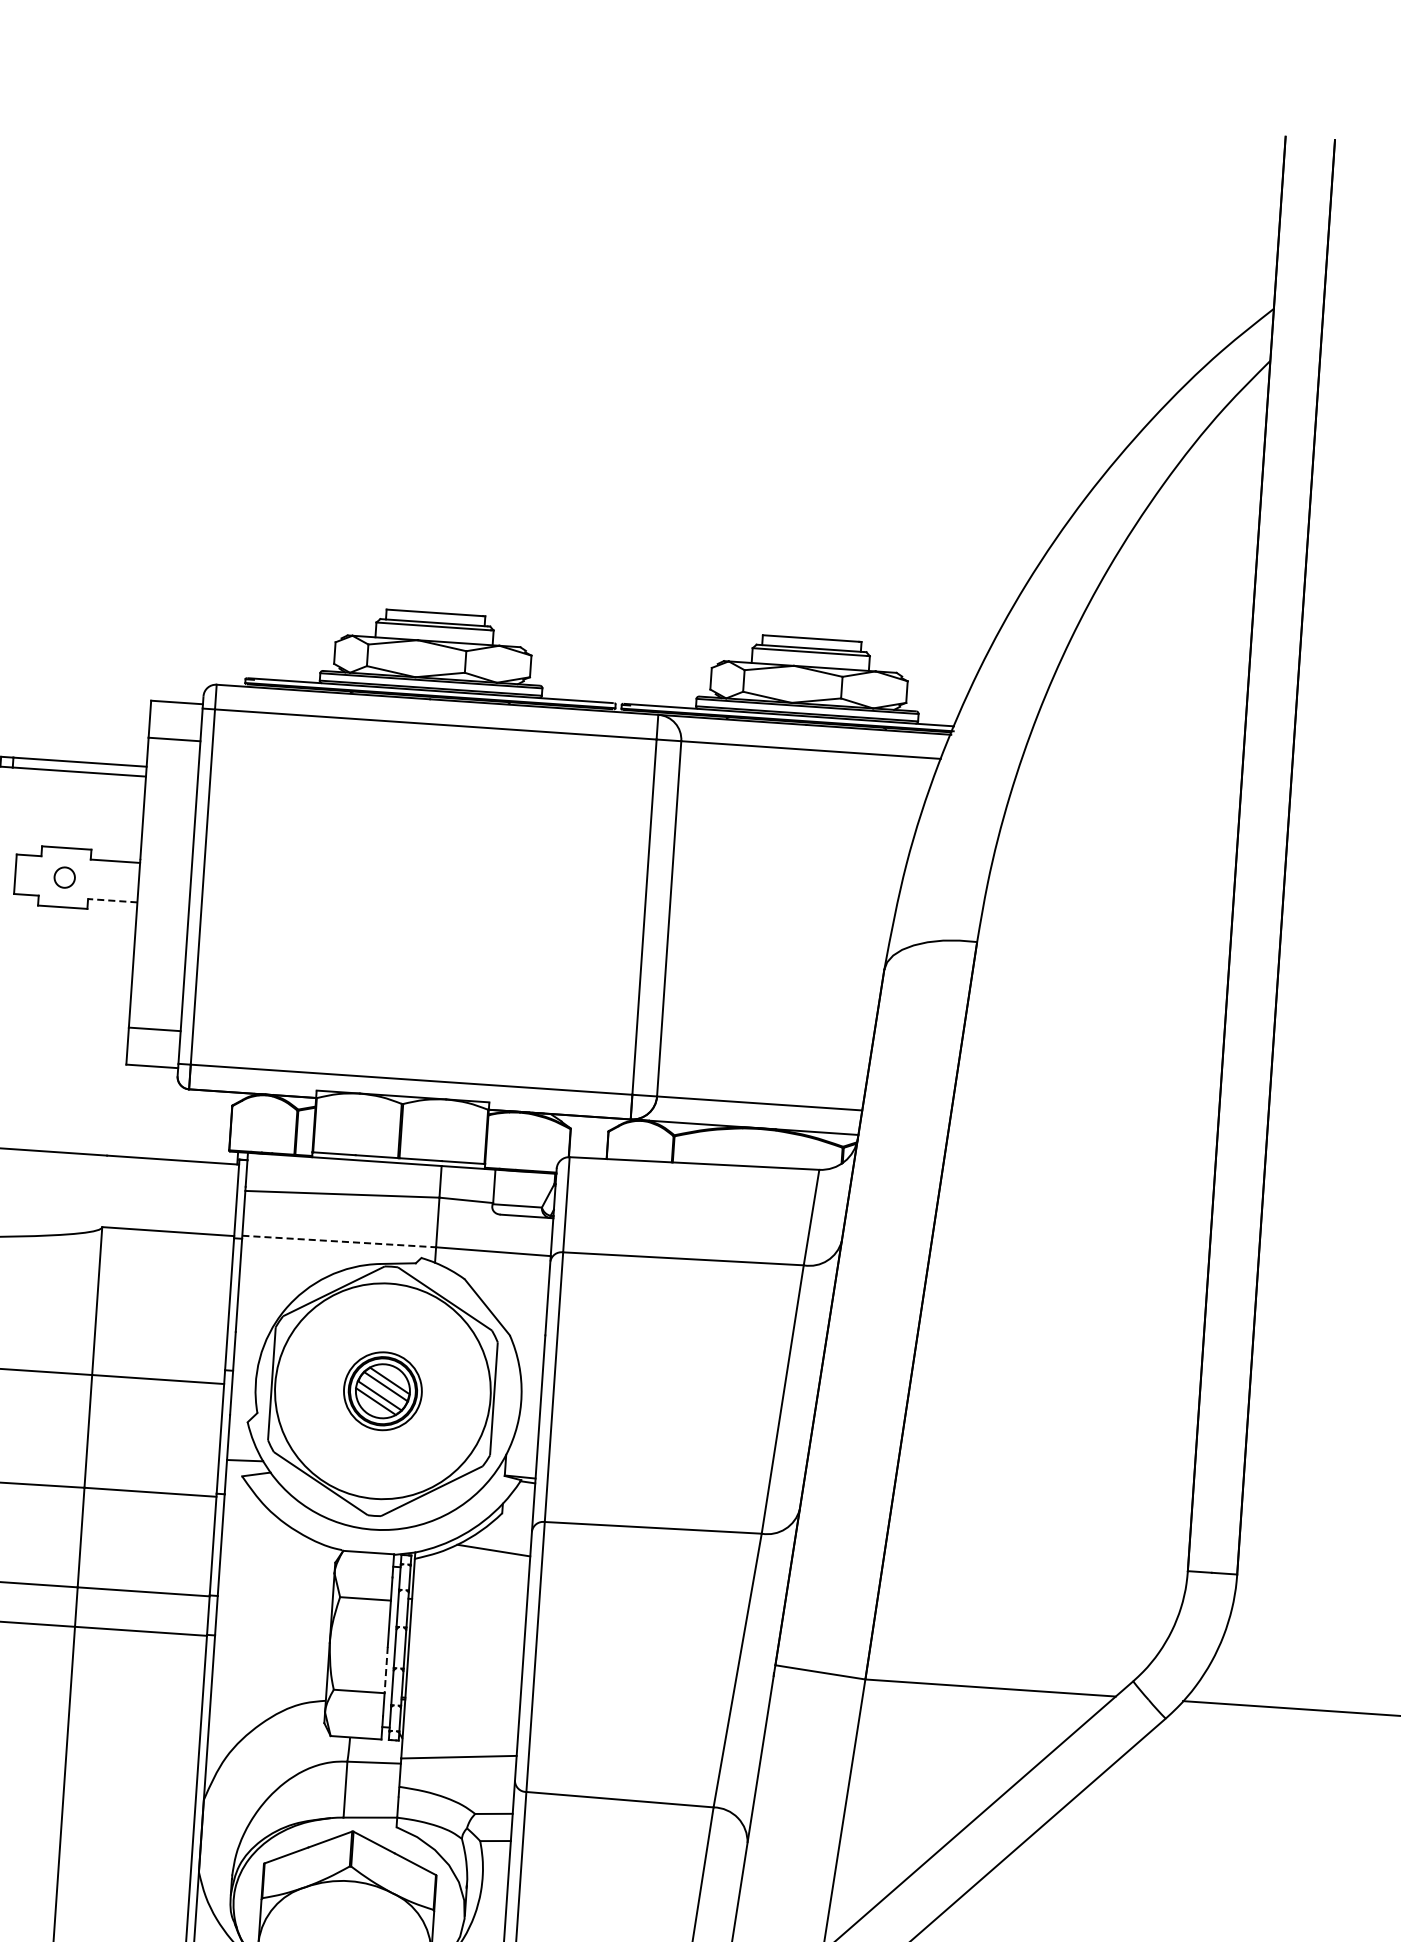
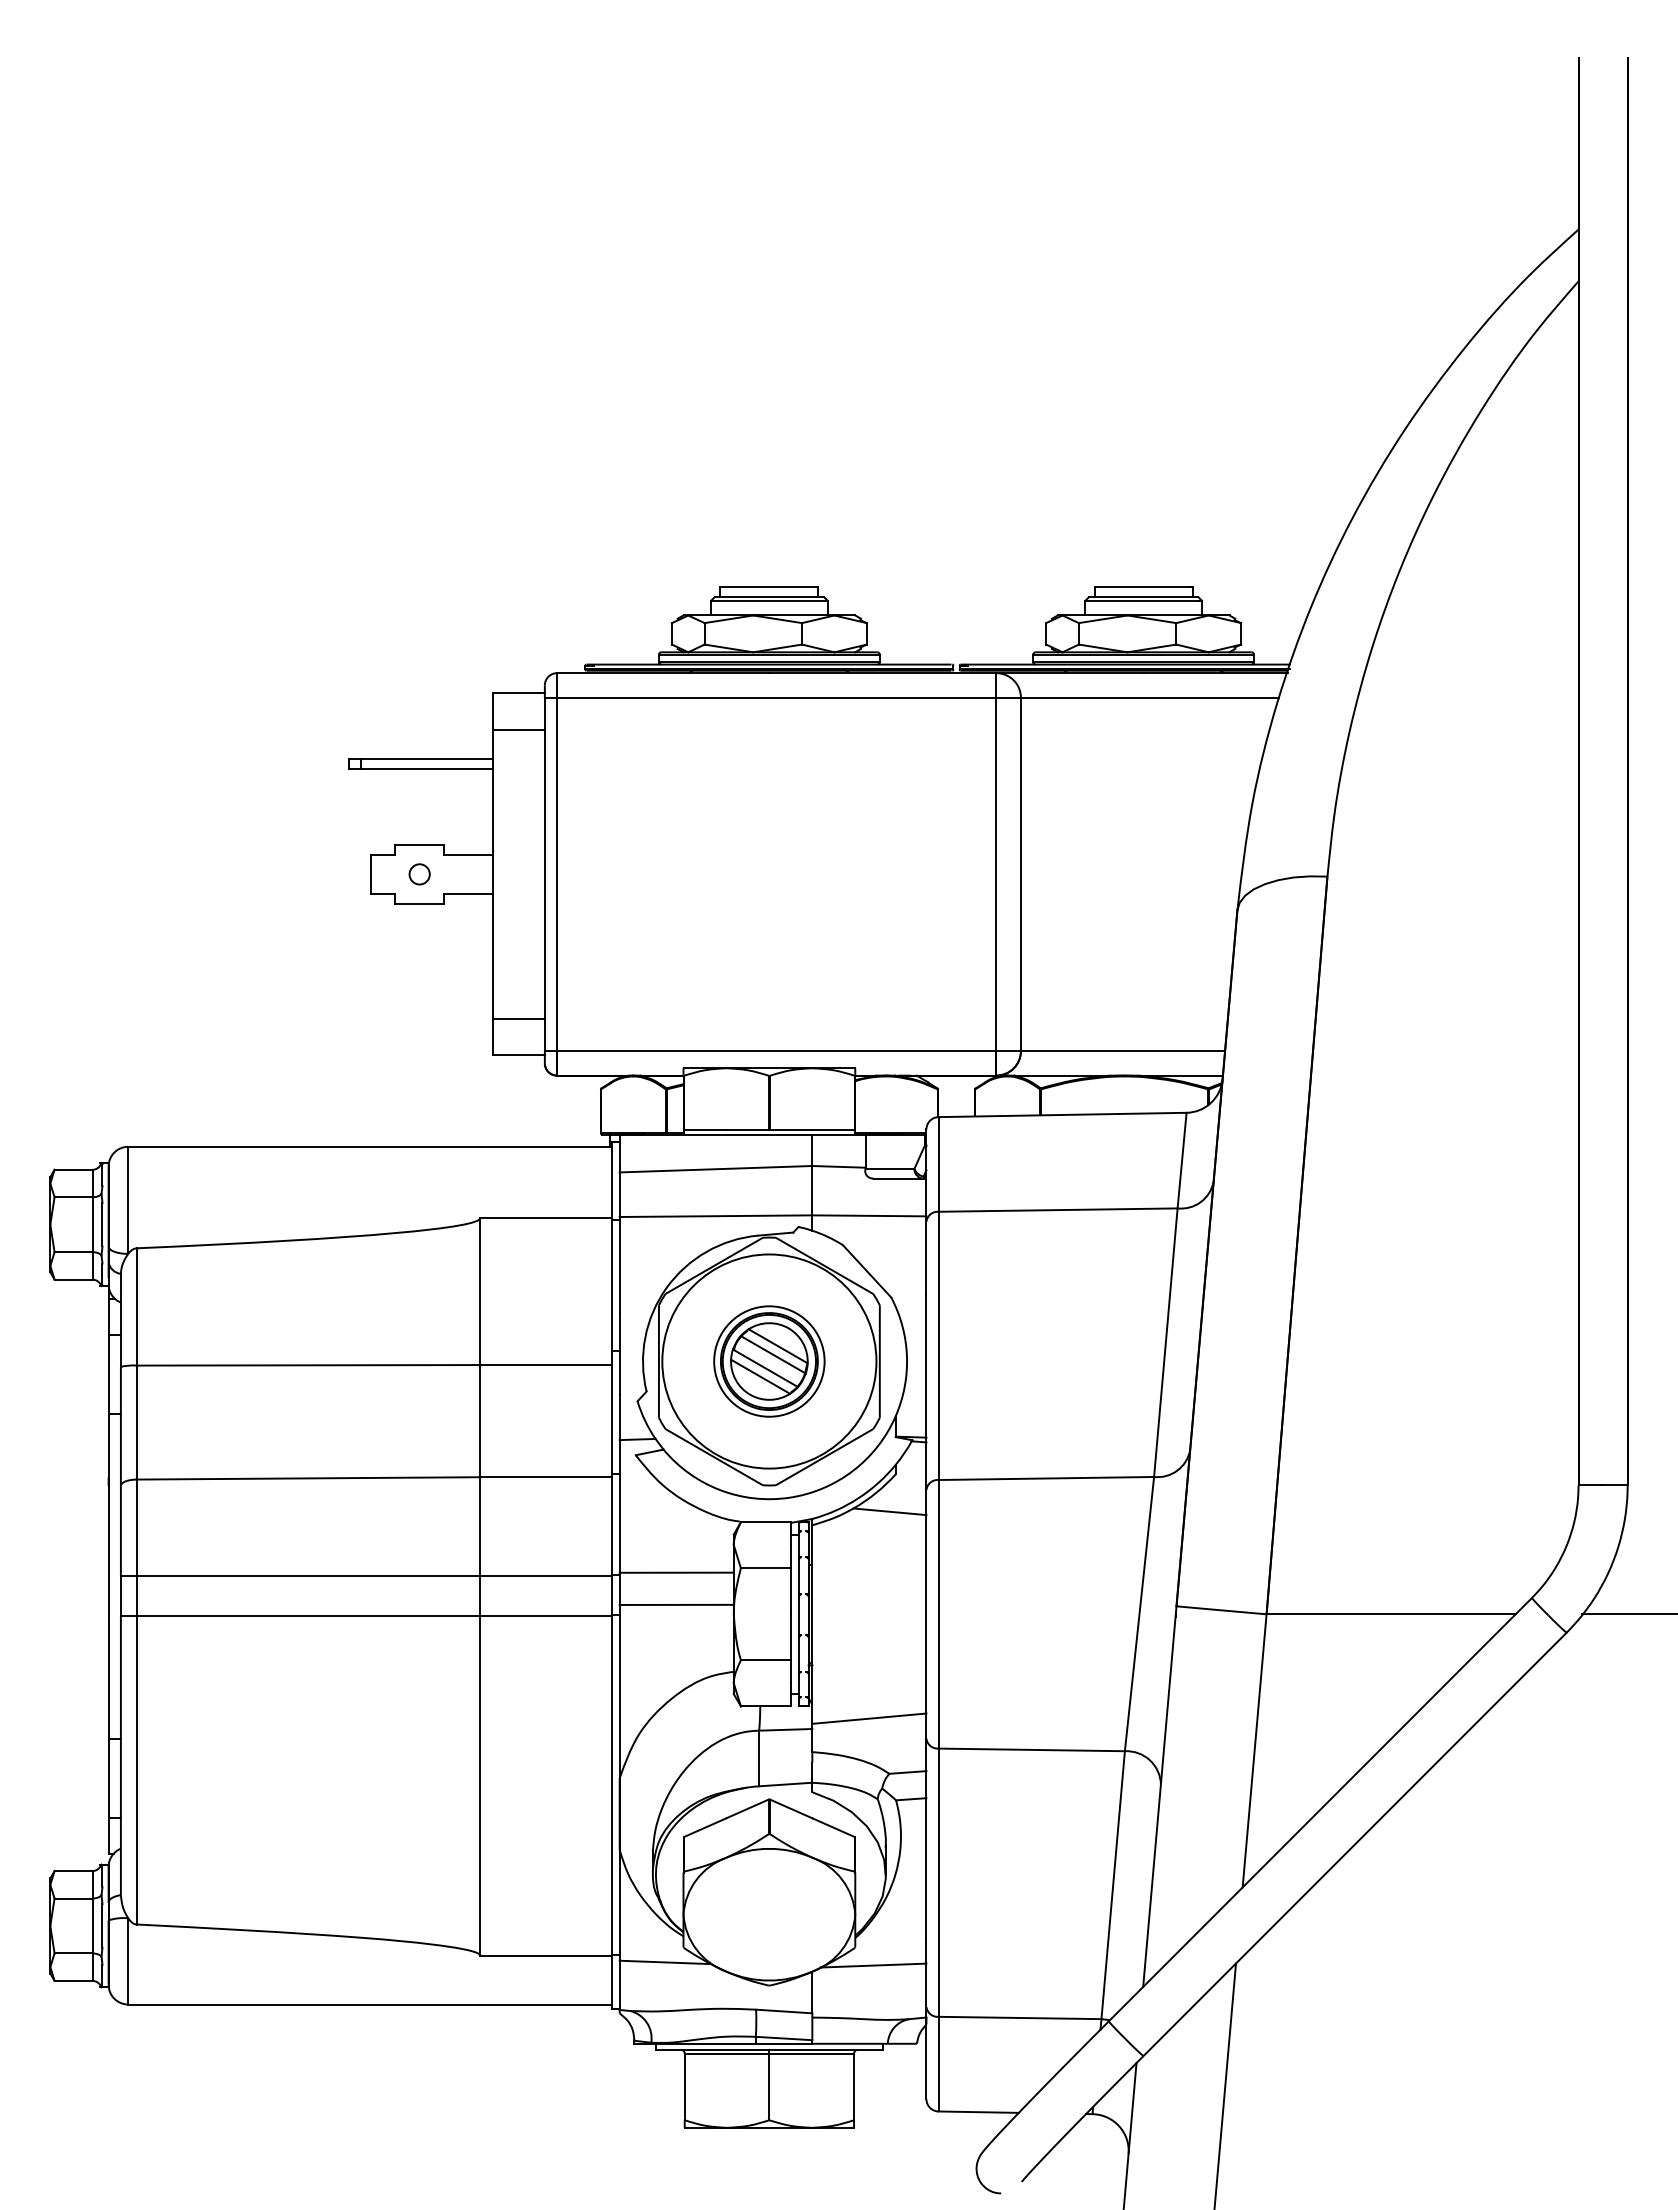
line: (112, 901) -> (468, 894), dashed -> solid
line: (339, 1241) -> (716, 1216), dashed -> solid
part: (383, 1391) -> (769, 1361), size x1.43
line: (275, 1597) -> (676, 1572), added
line: (272, 1629) -> (676, 1604), added
line: (386, 1670) -> (791, 1637), dashed -> solid

